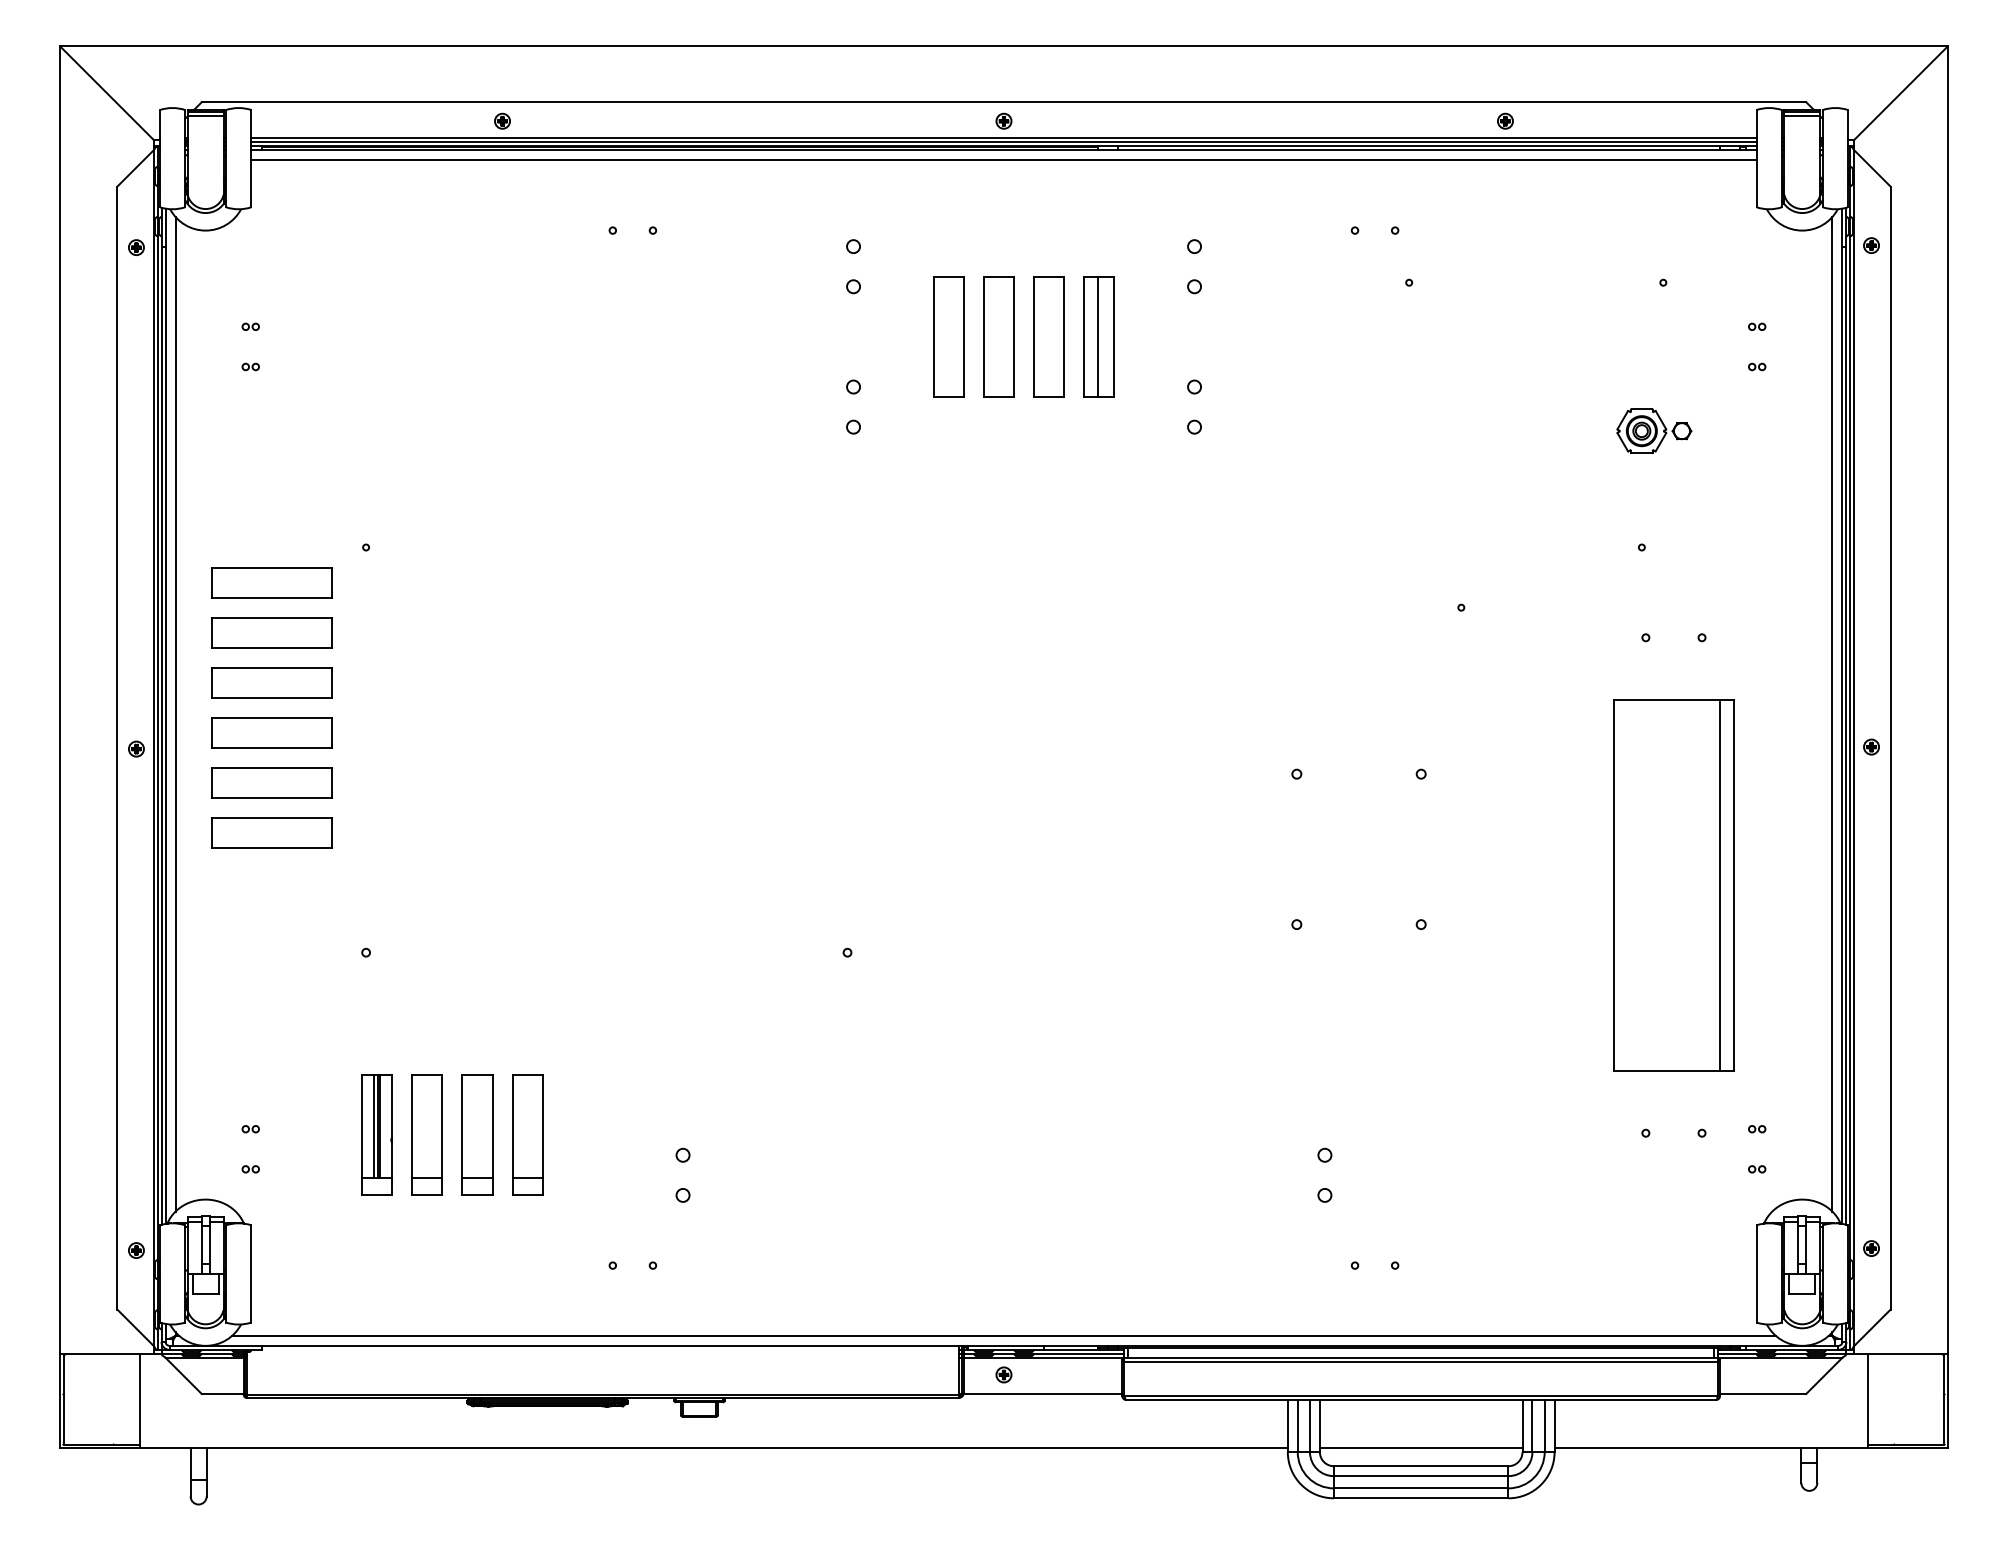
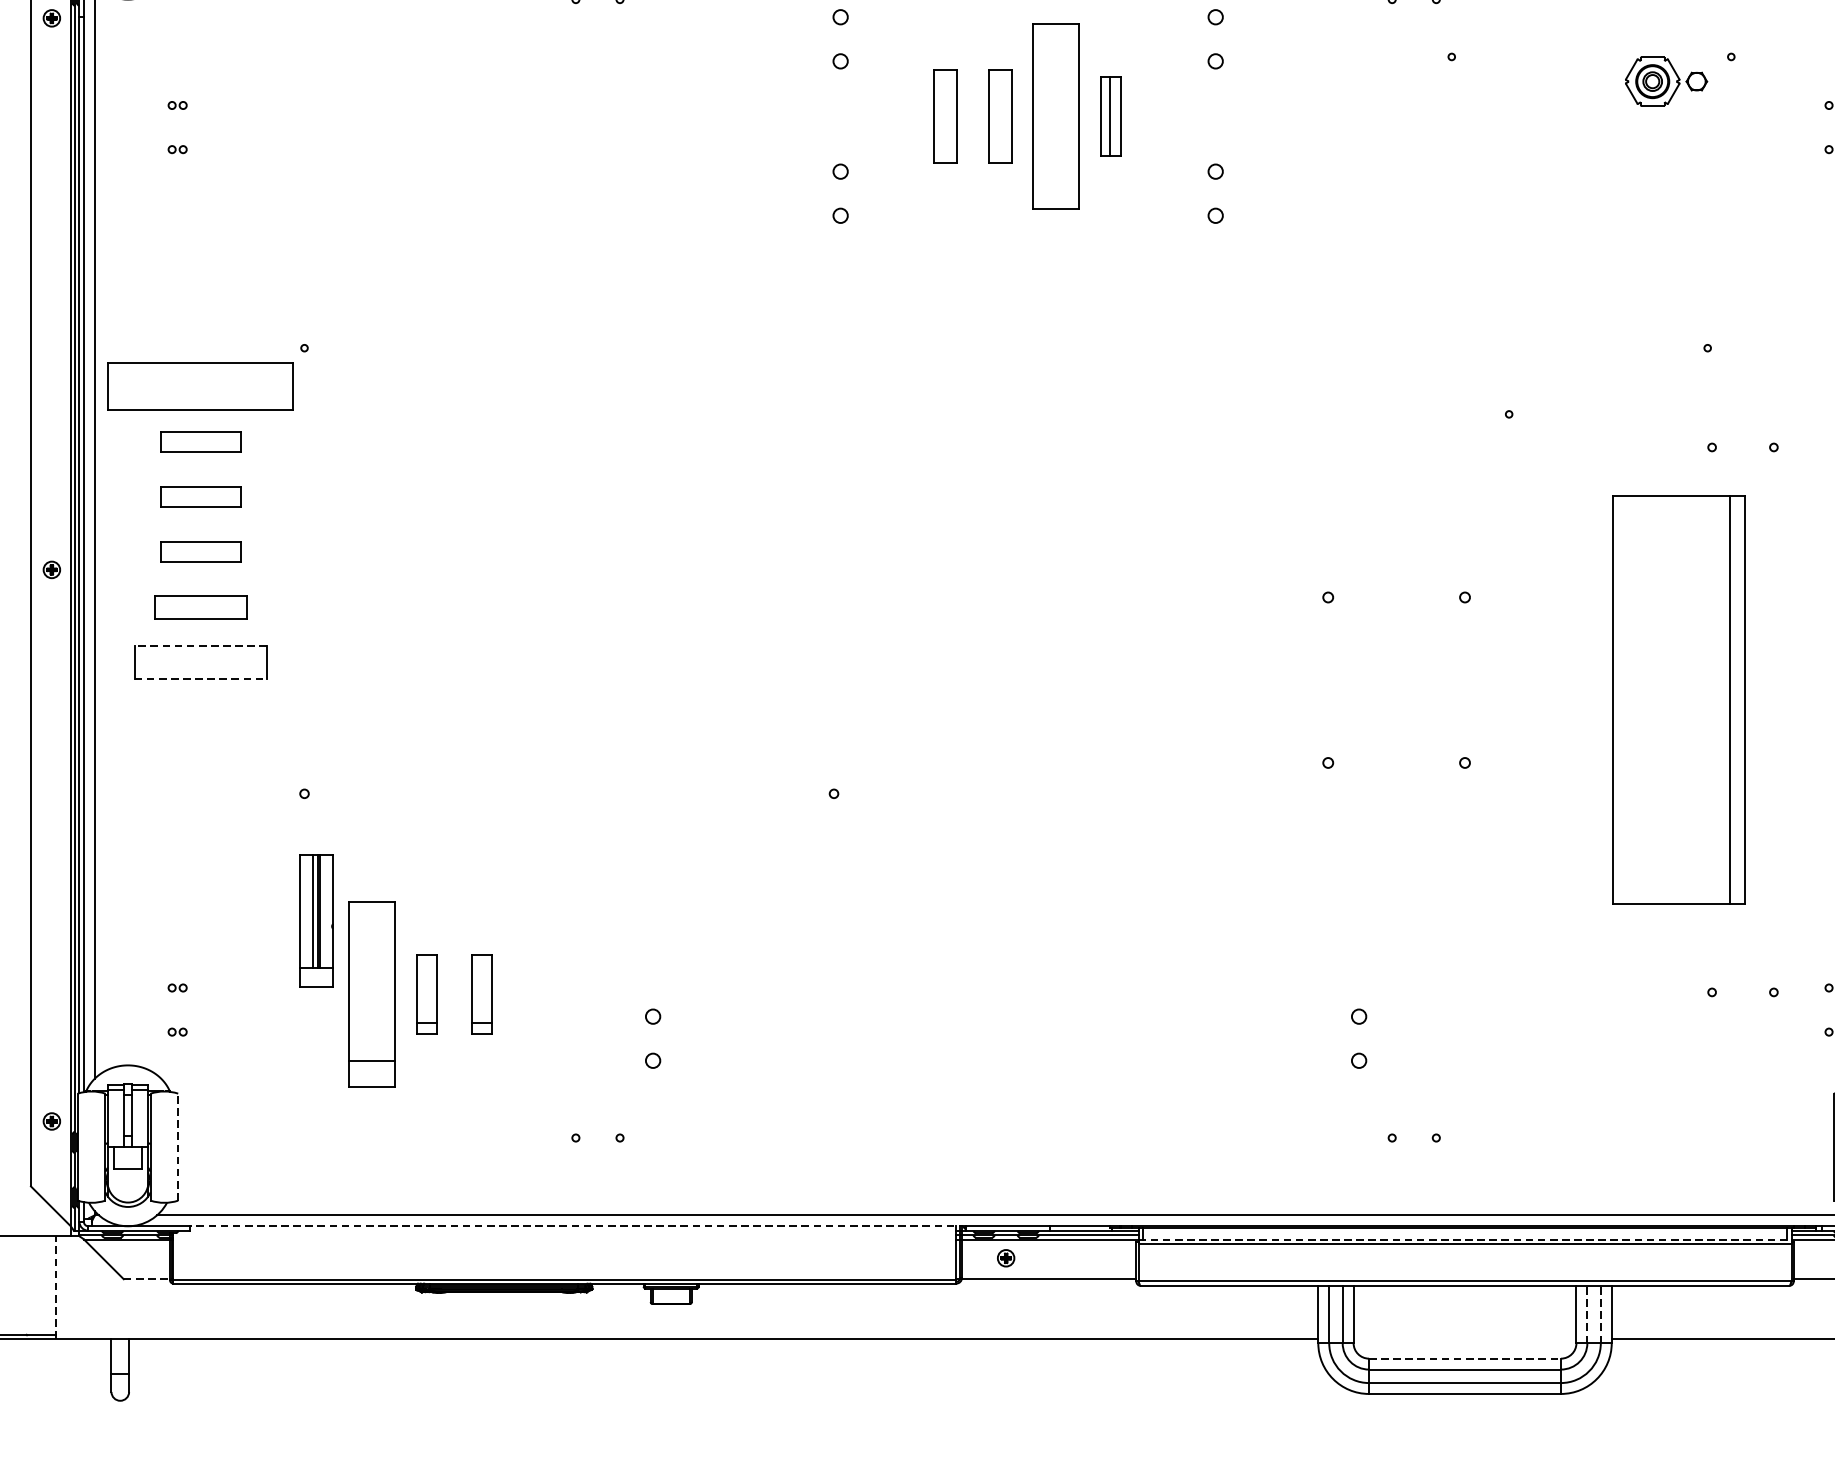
part: (948, 336) -> (945, 116), size x0.7
part: (998, 336) -> (1000, 116), size x0.7
part: (1048, 336) -> (1055, 116), size x1.4
part: (1098, 336) -> (1110, 116), size x0.6
part: (1654, 430) -> (1666, 80), moved
part: (271, 582) -> (200, 386), size x1.4
part: (271, 632) -> (200, 441), size x0.6
part: (271, 682) -> (200, 496), size x0.6
part: (271, 732) -> (200, 551), size x0.6
part: (271, 782) -> (200, 606), size x0.7
line: (271, 818) -> (200, 646), solid -> dashed
line: (272, 848) -> (201, 679), solid -> dashed
part: (1673, 885) -> (1678, 700), moved
part: (376, 1134) -> (315, 920), moved
part: (426, 1134) -> (370, 993), size x1.4
part: (477, 1134) -> (427, 993), size x0.6
part: (527, 1134) -> (482, 993), size x0.6
line: (251, 1273) -> (178, 1146), solid -> dashed
line: (614, 1345) -> (577, 1225), solid -> dashed
line: (1421, 1357) -> (1465, 1239), solid -> dashed
line: (222, 1394) -> (146, 1279), solid -> dashed
line: (140, 1401) -> (56, 1287), solid -> dashed
line: (1532, 1425) -> (1587, 1313), solid -> dashed
line: (1544, 1425) -> (1600, 1313), solid -> dashed
line: (1420, 1448) -> (1464, 1339), removed
line: (1421, 1466) -> (1465, 1358), solid -> dashed

